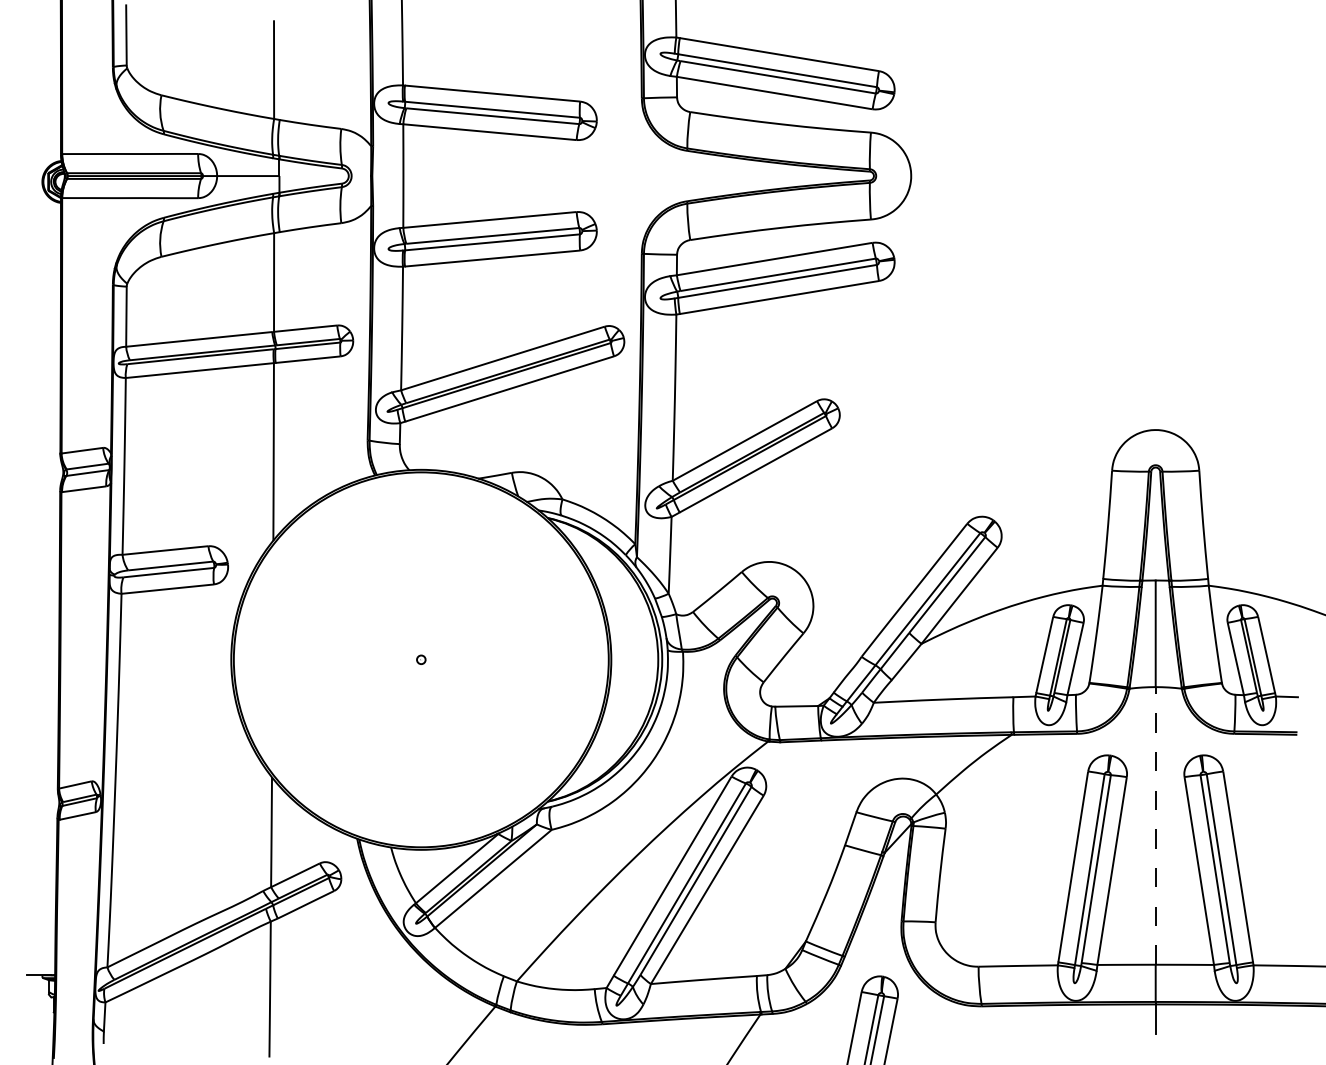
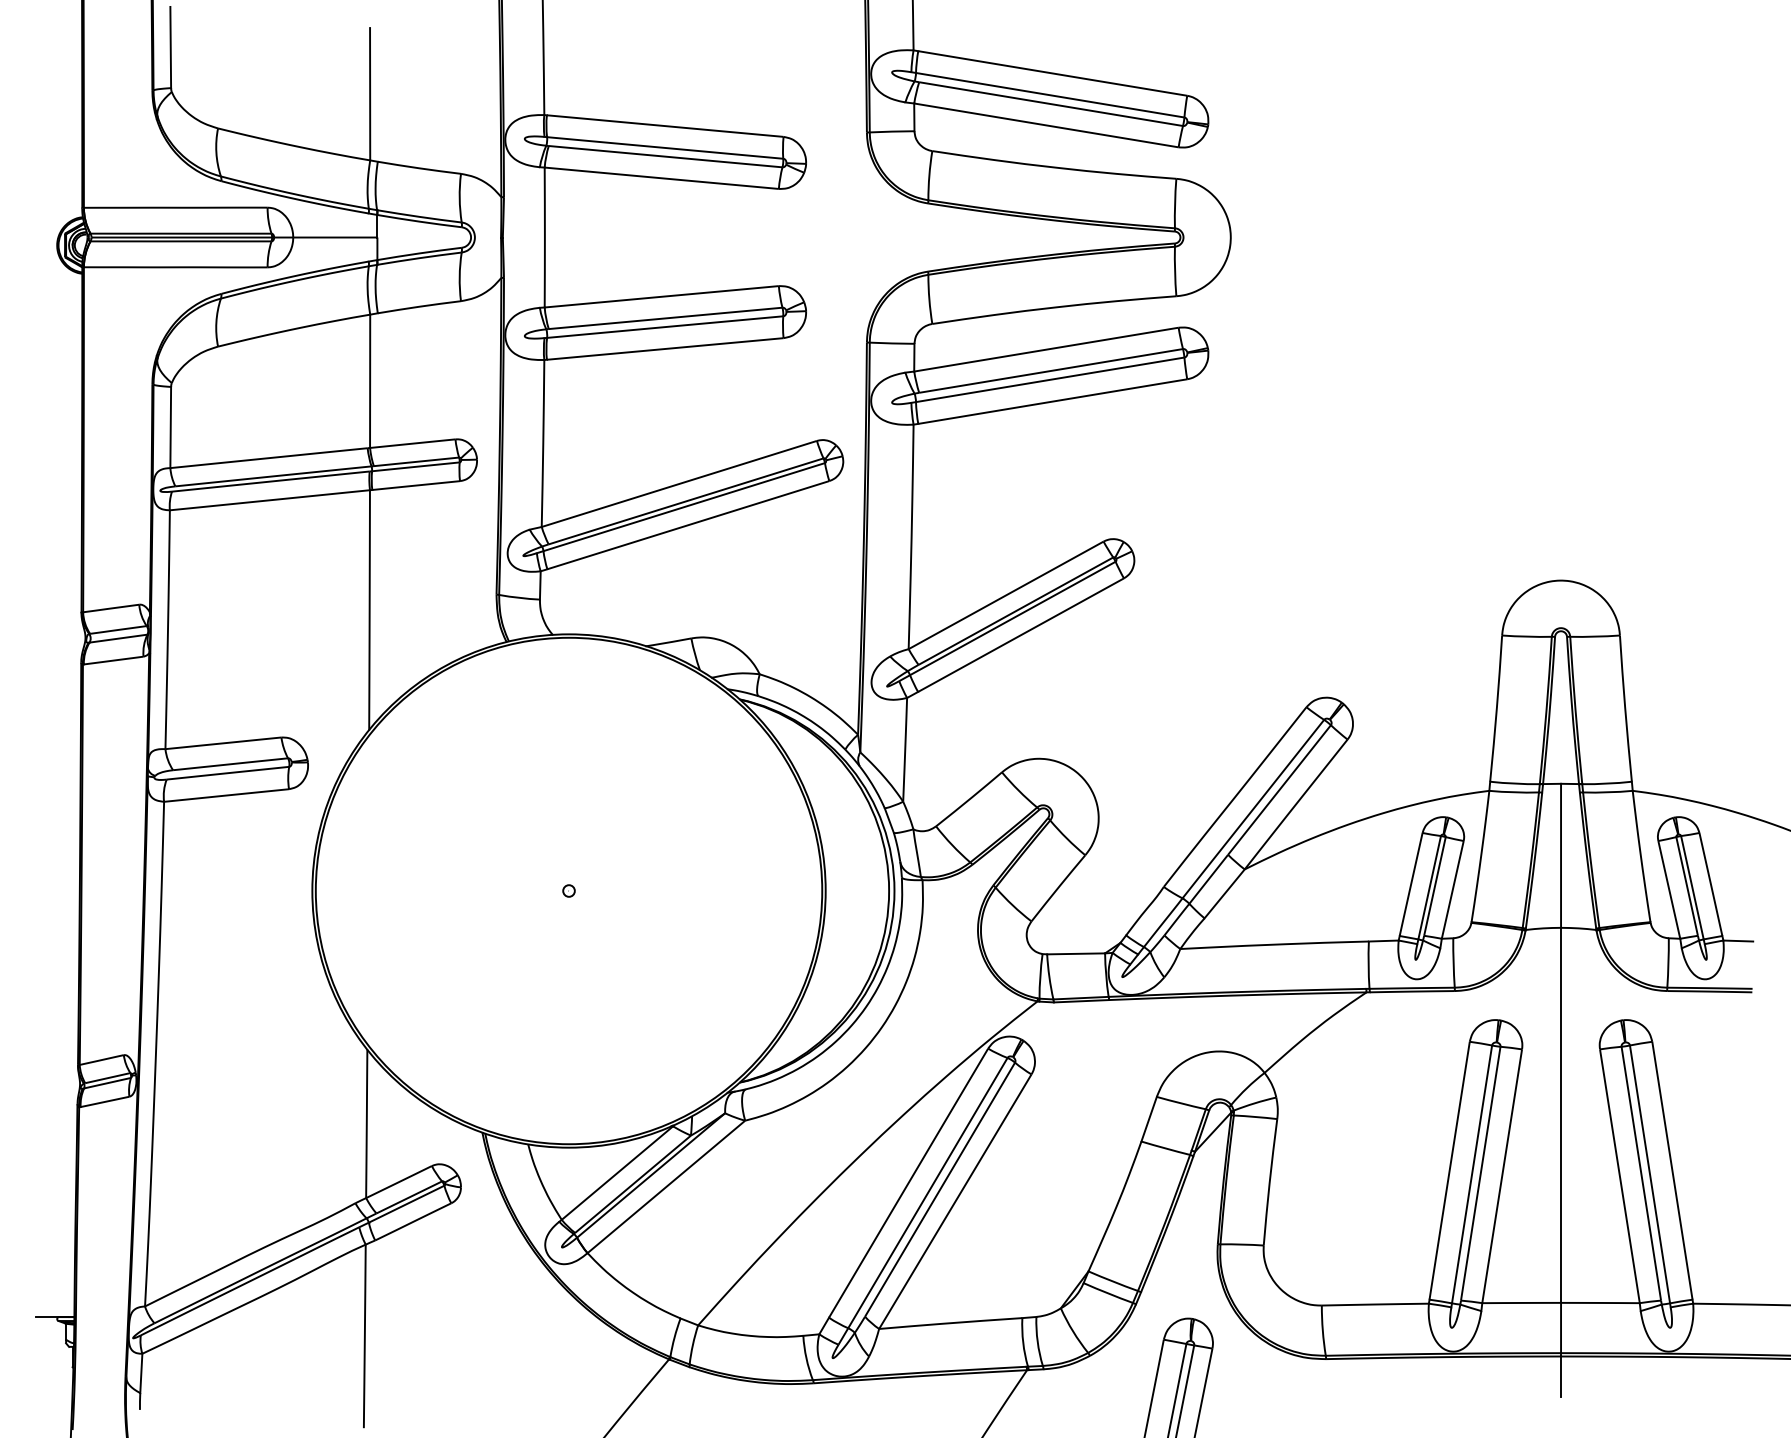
line: (1156, 826) -> (1561, 1115), dashed -> solid

